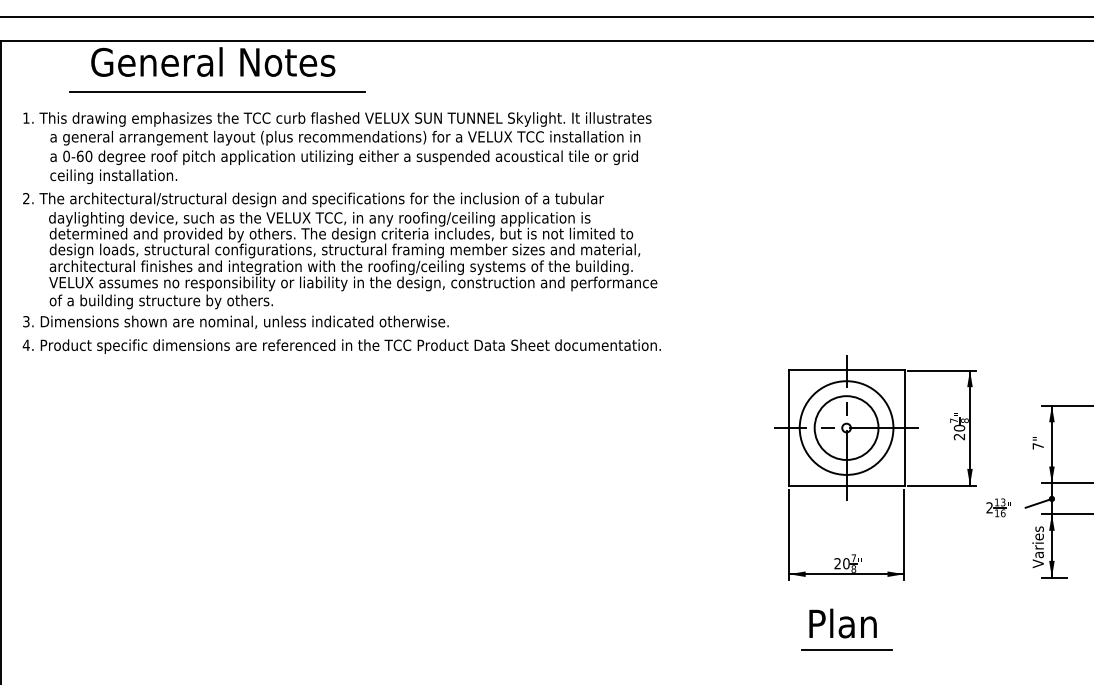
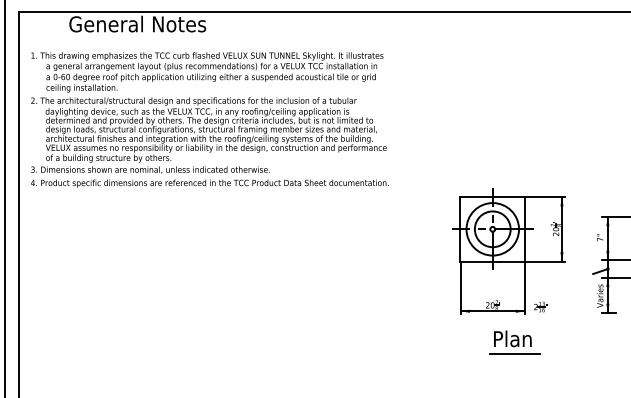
line: (216, 93) -> (139, 41), removed
part: (997, 506) -> (540, 306), moved
part: (846, 629) -> (514, 342), moved

